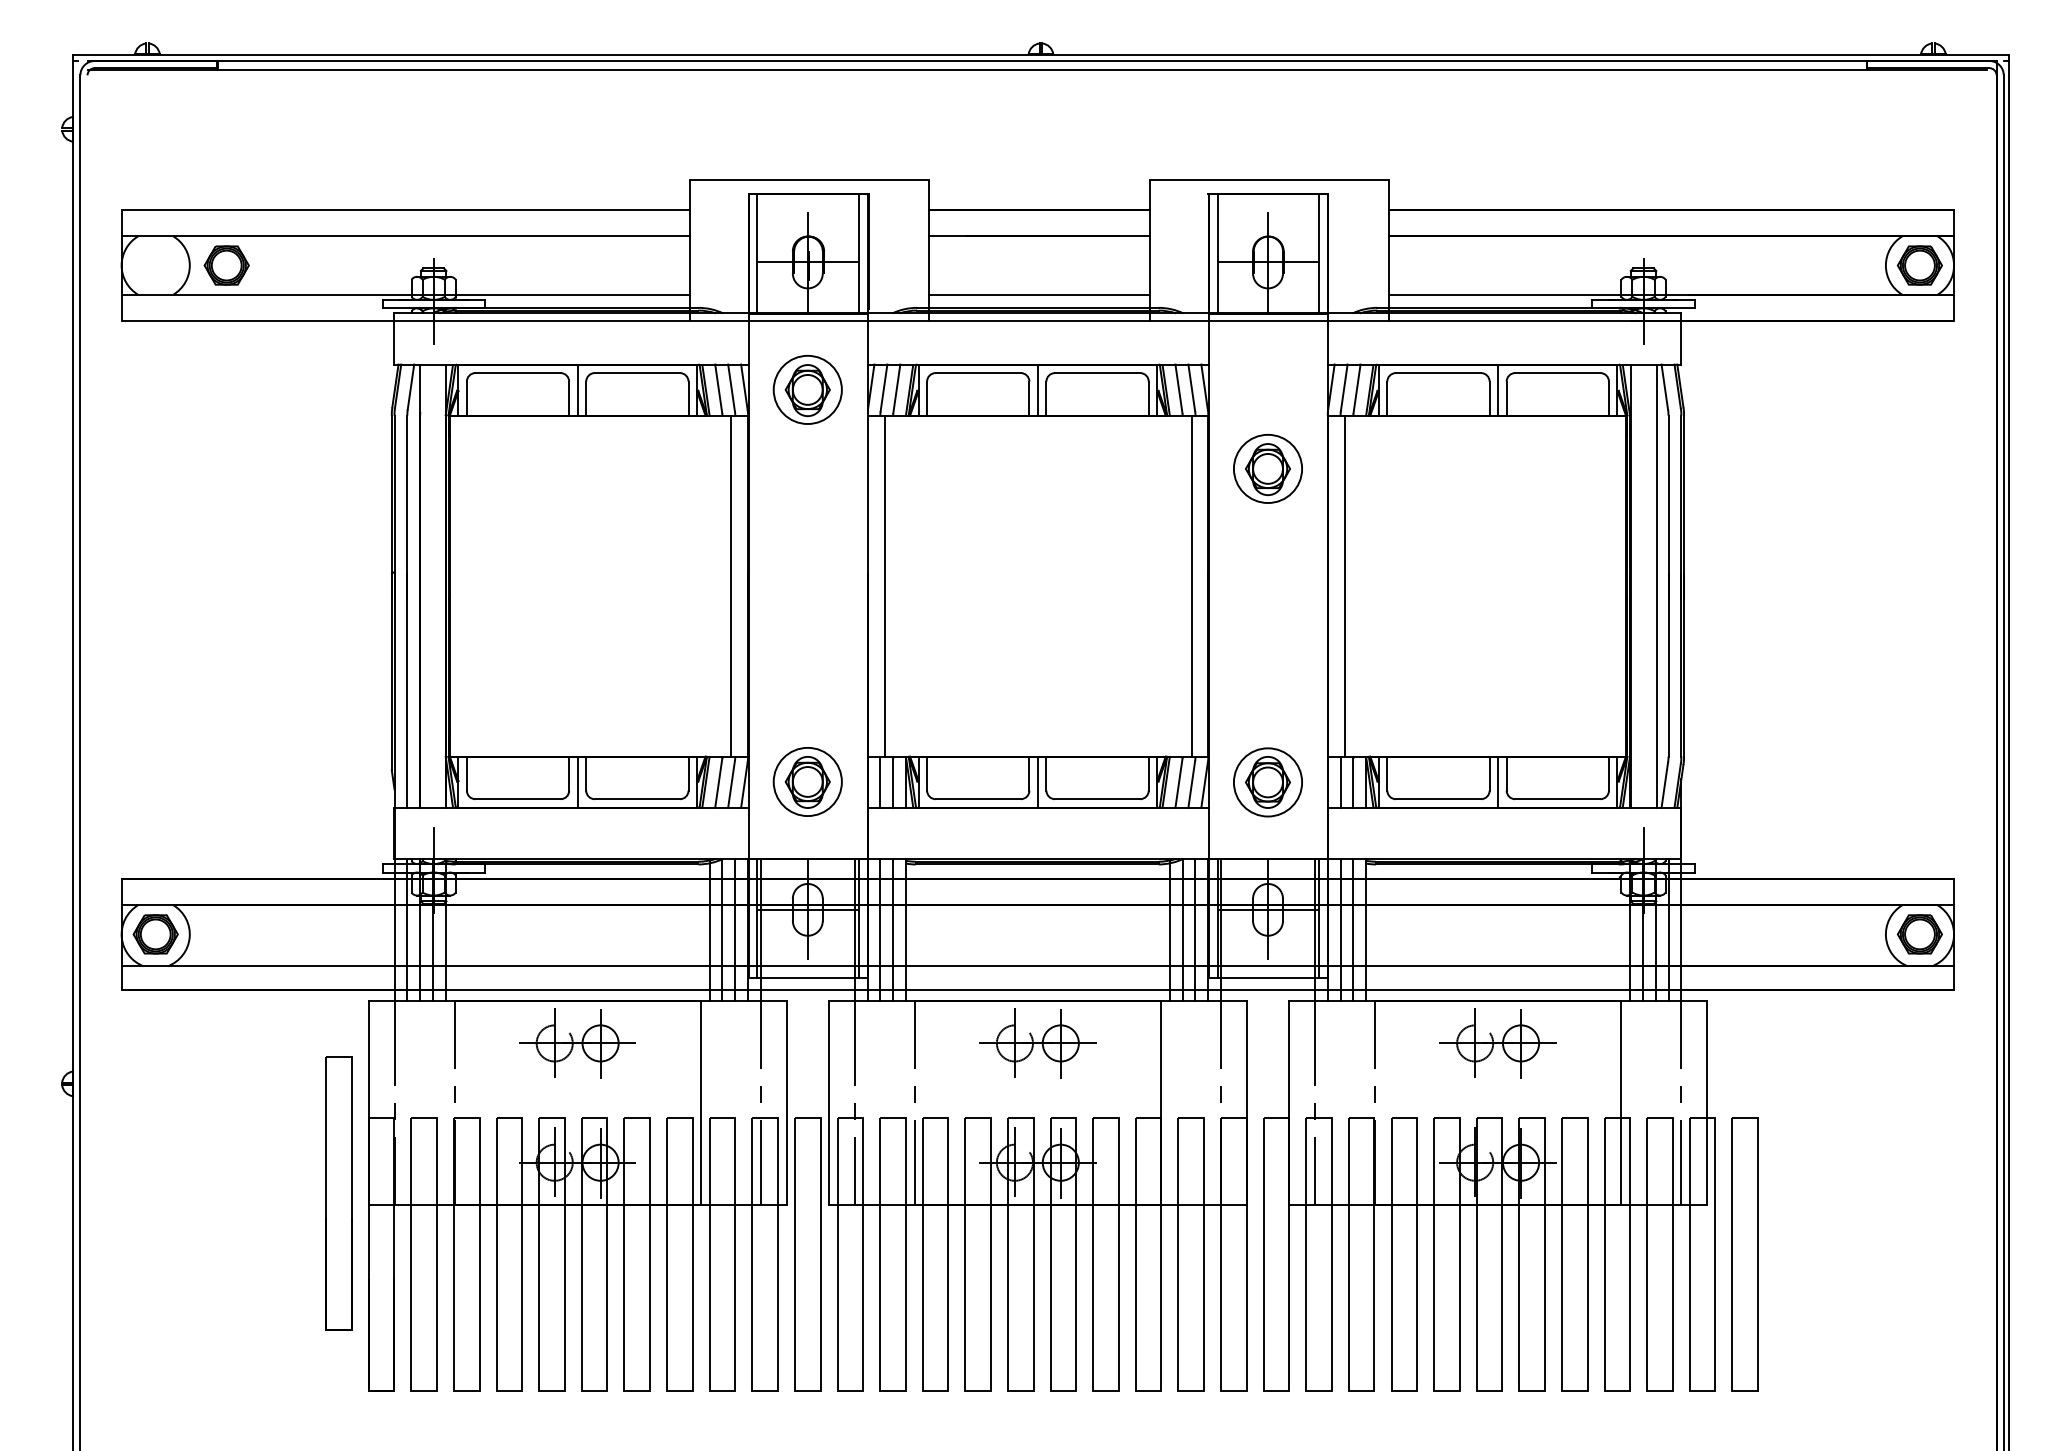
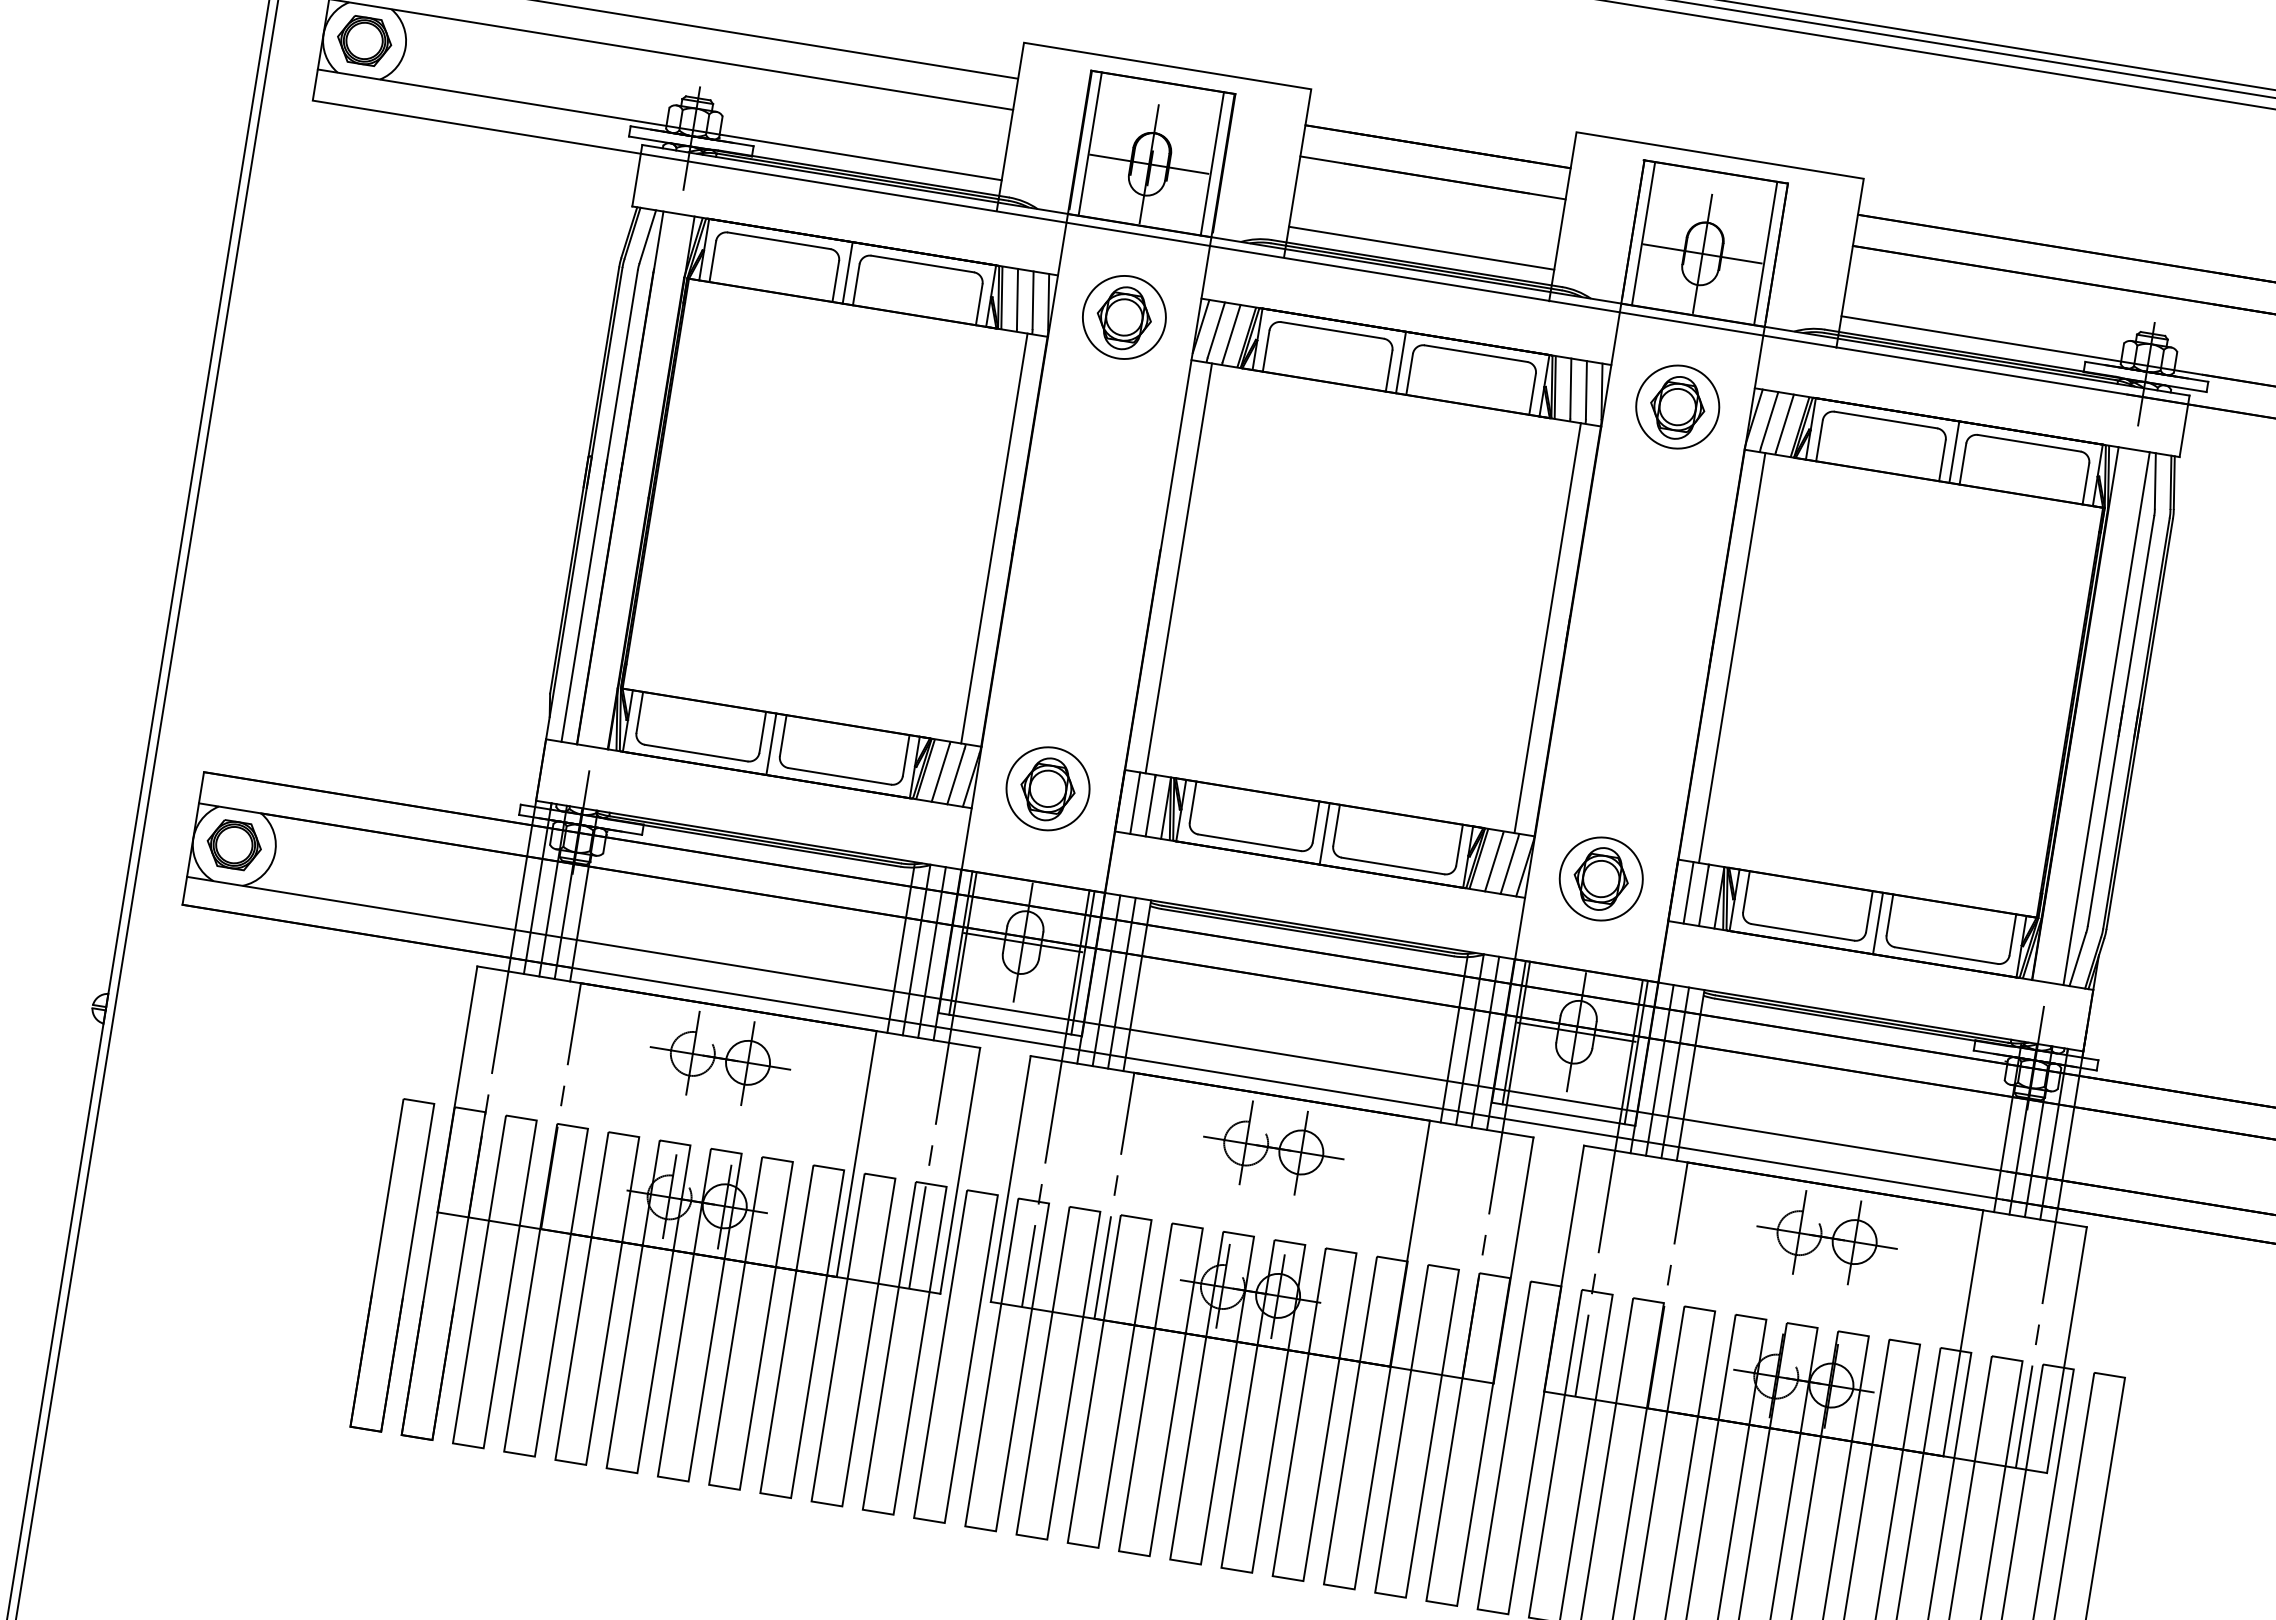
part: (226, 265) -> (364, 40), moved
part: (1267, 468) -> (1677, 406), moved
part: (338, 1193) -> (391, 1265), moved

